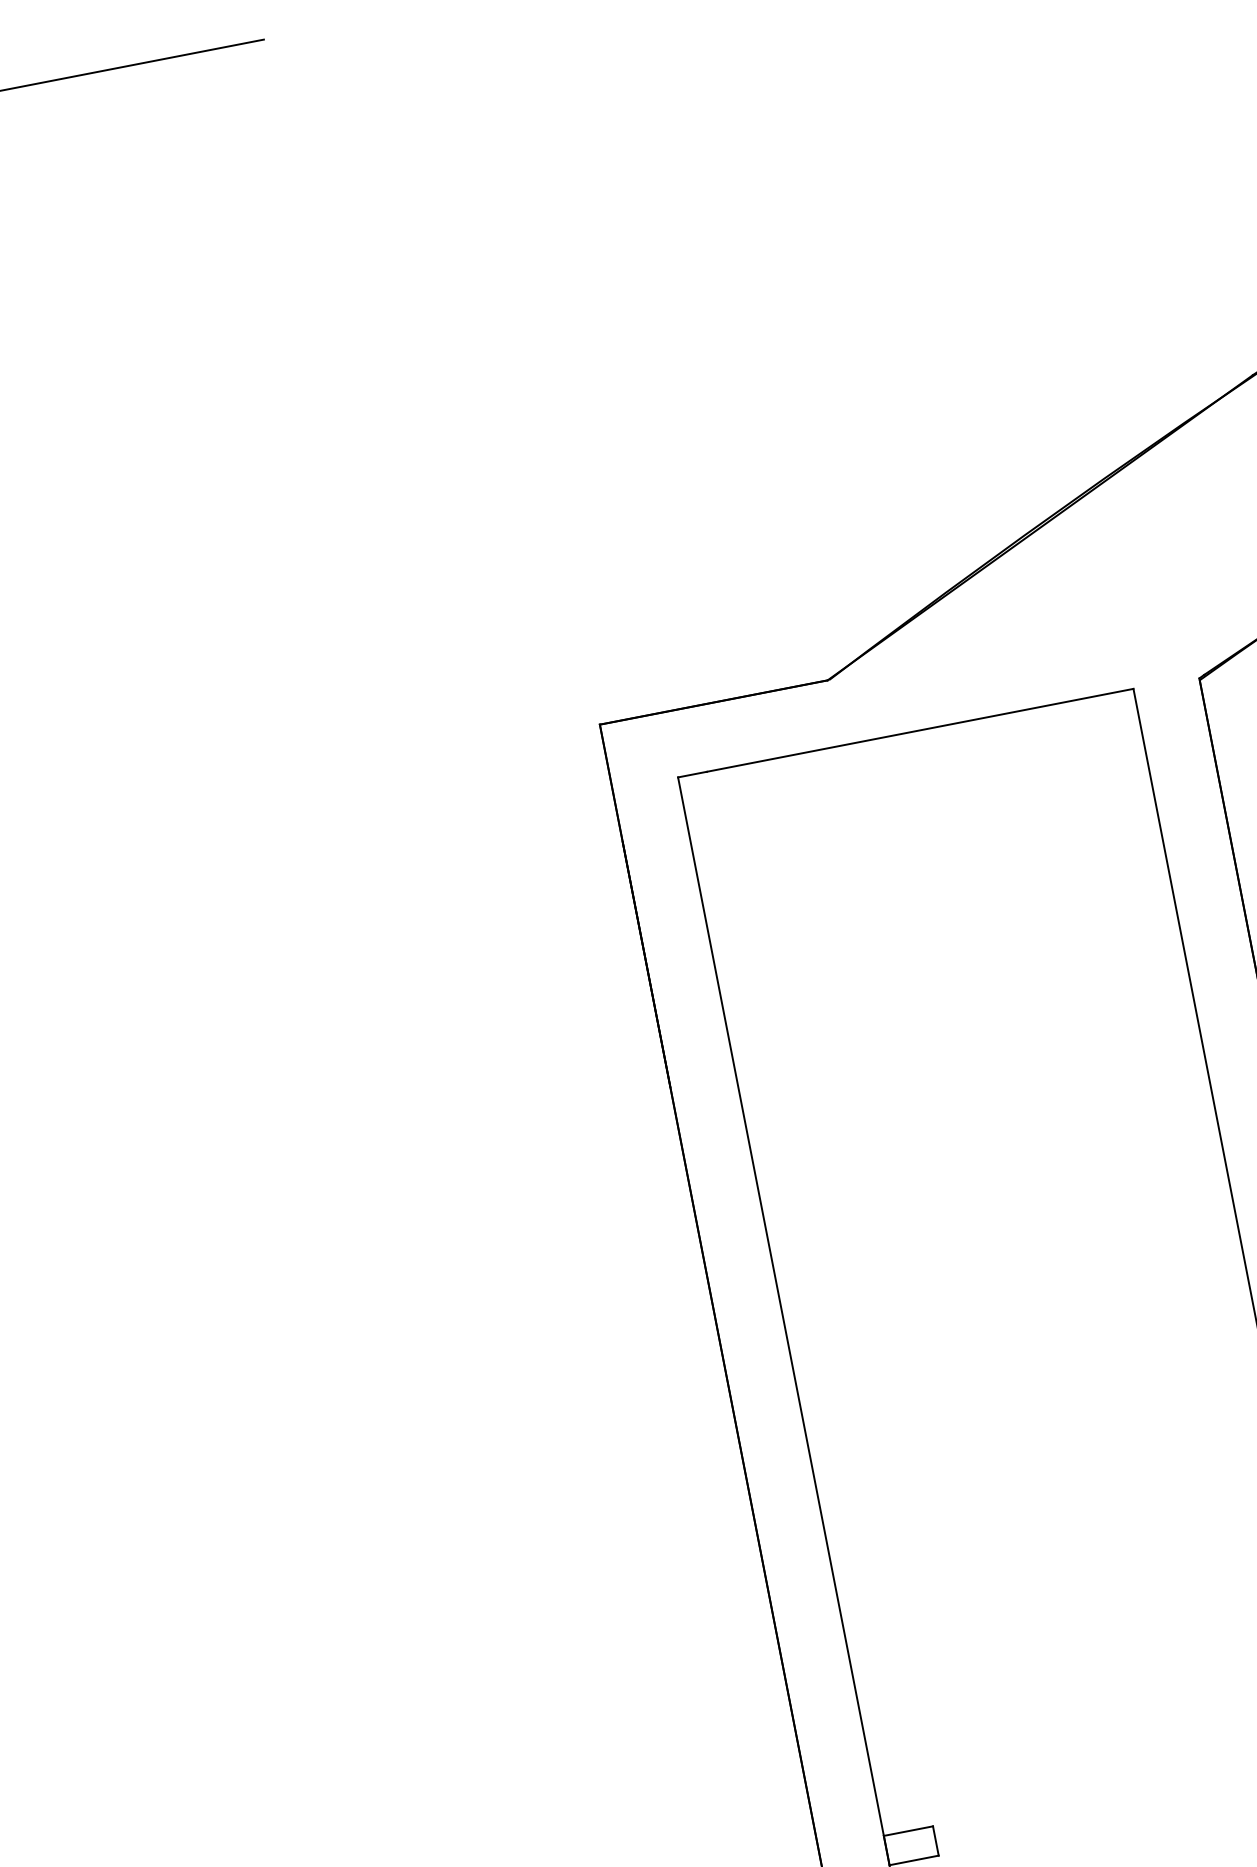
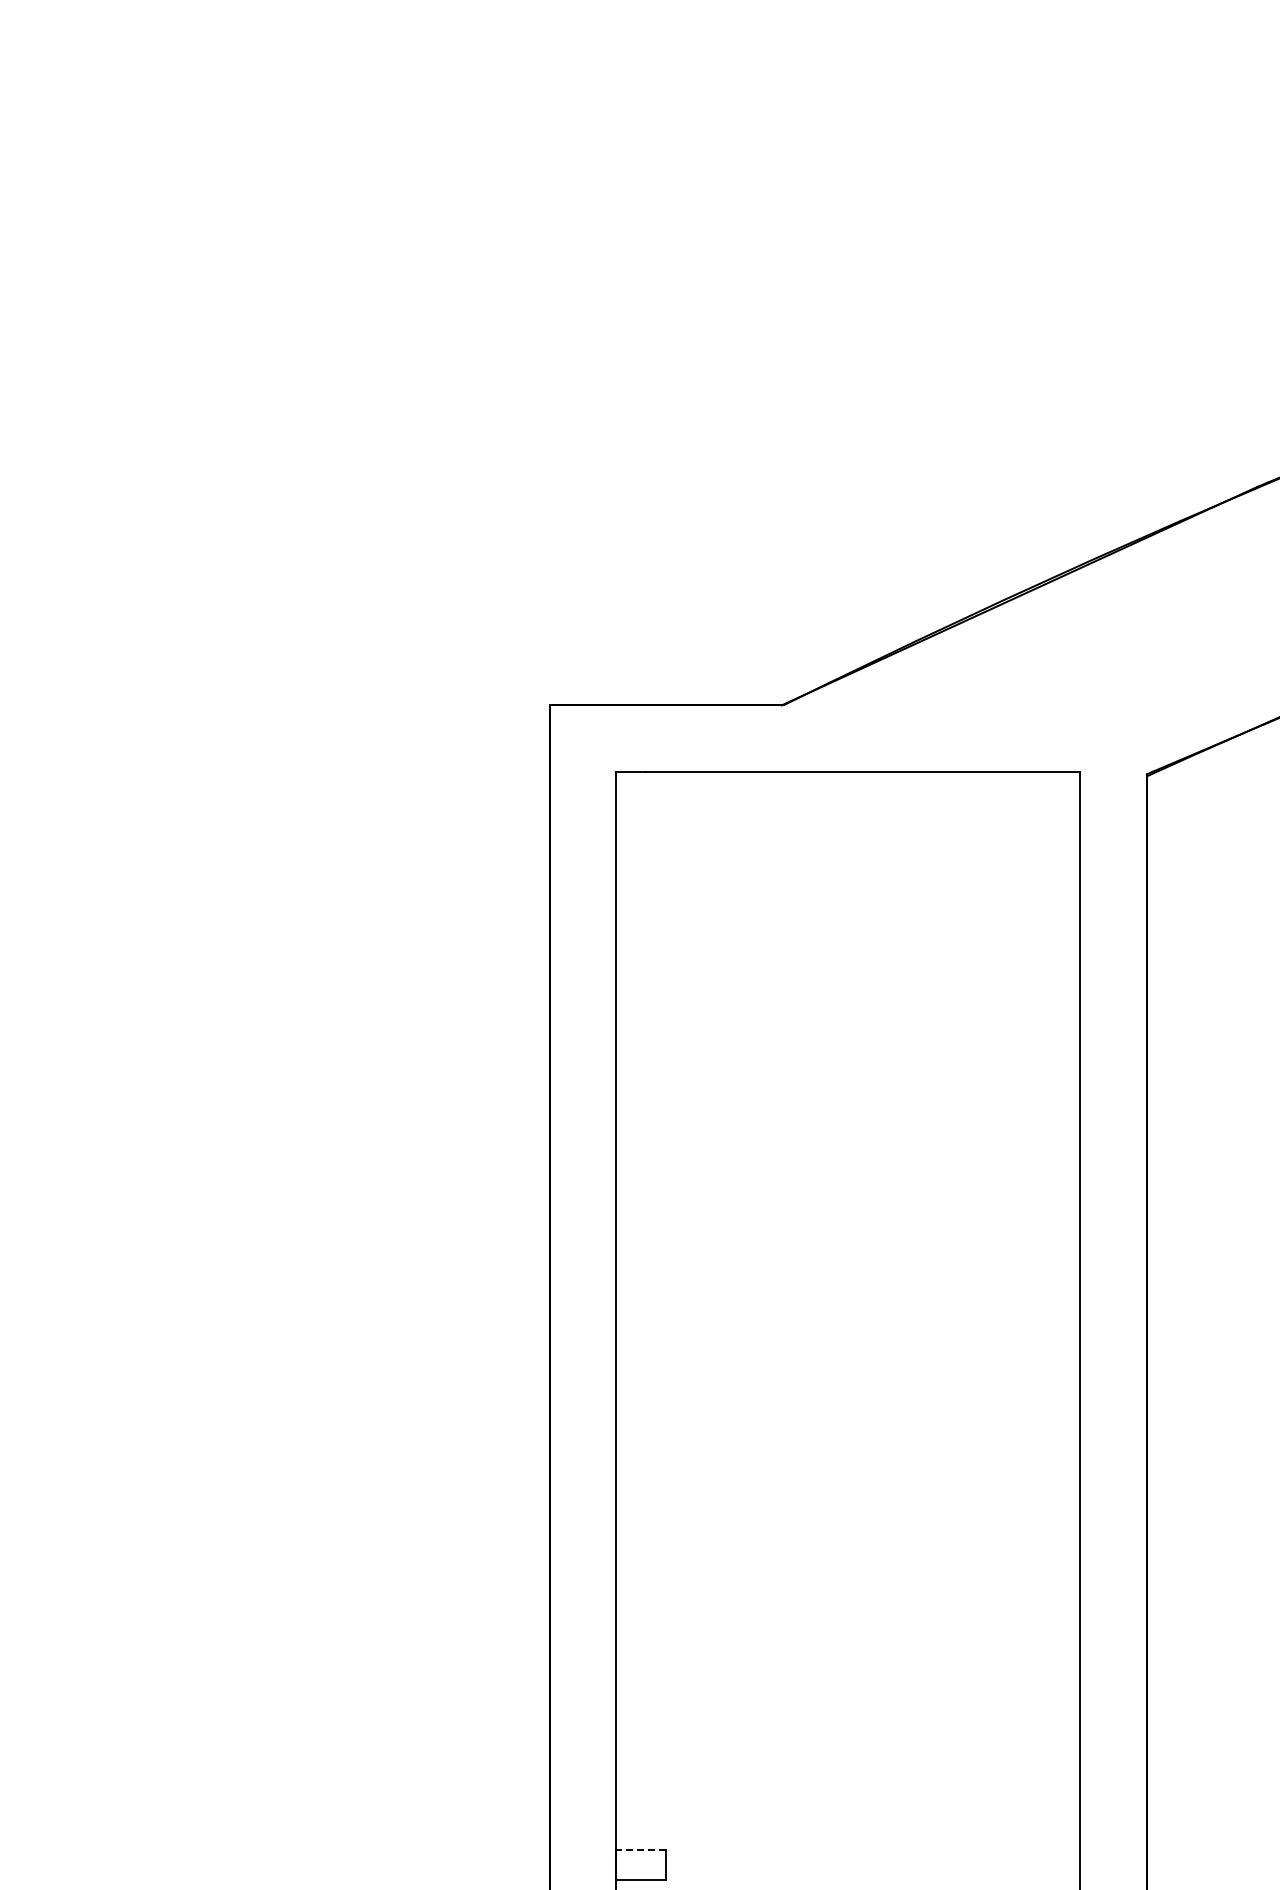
line: (907, 1831) -> (640, 1850), solid -> dashed

